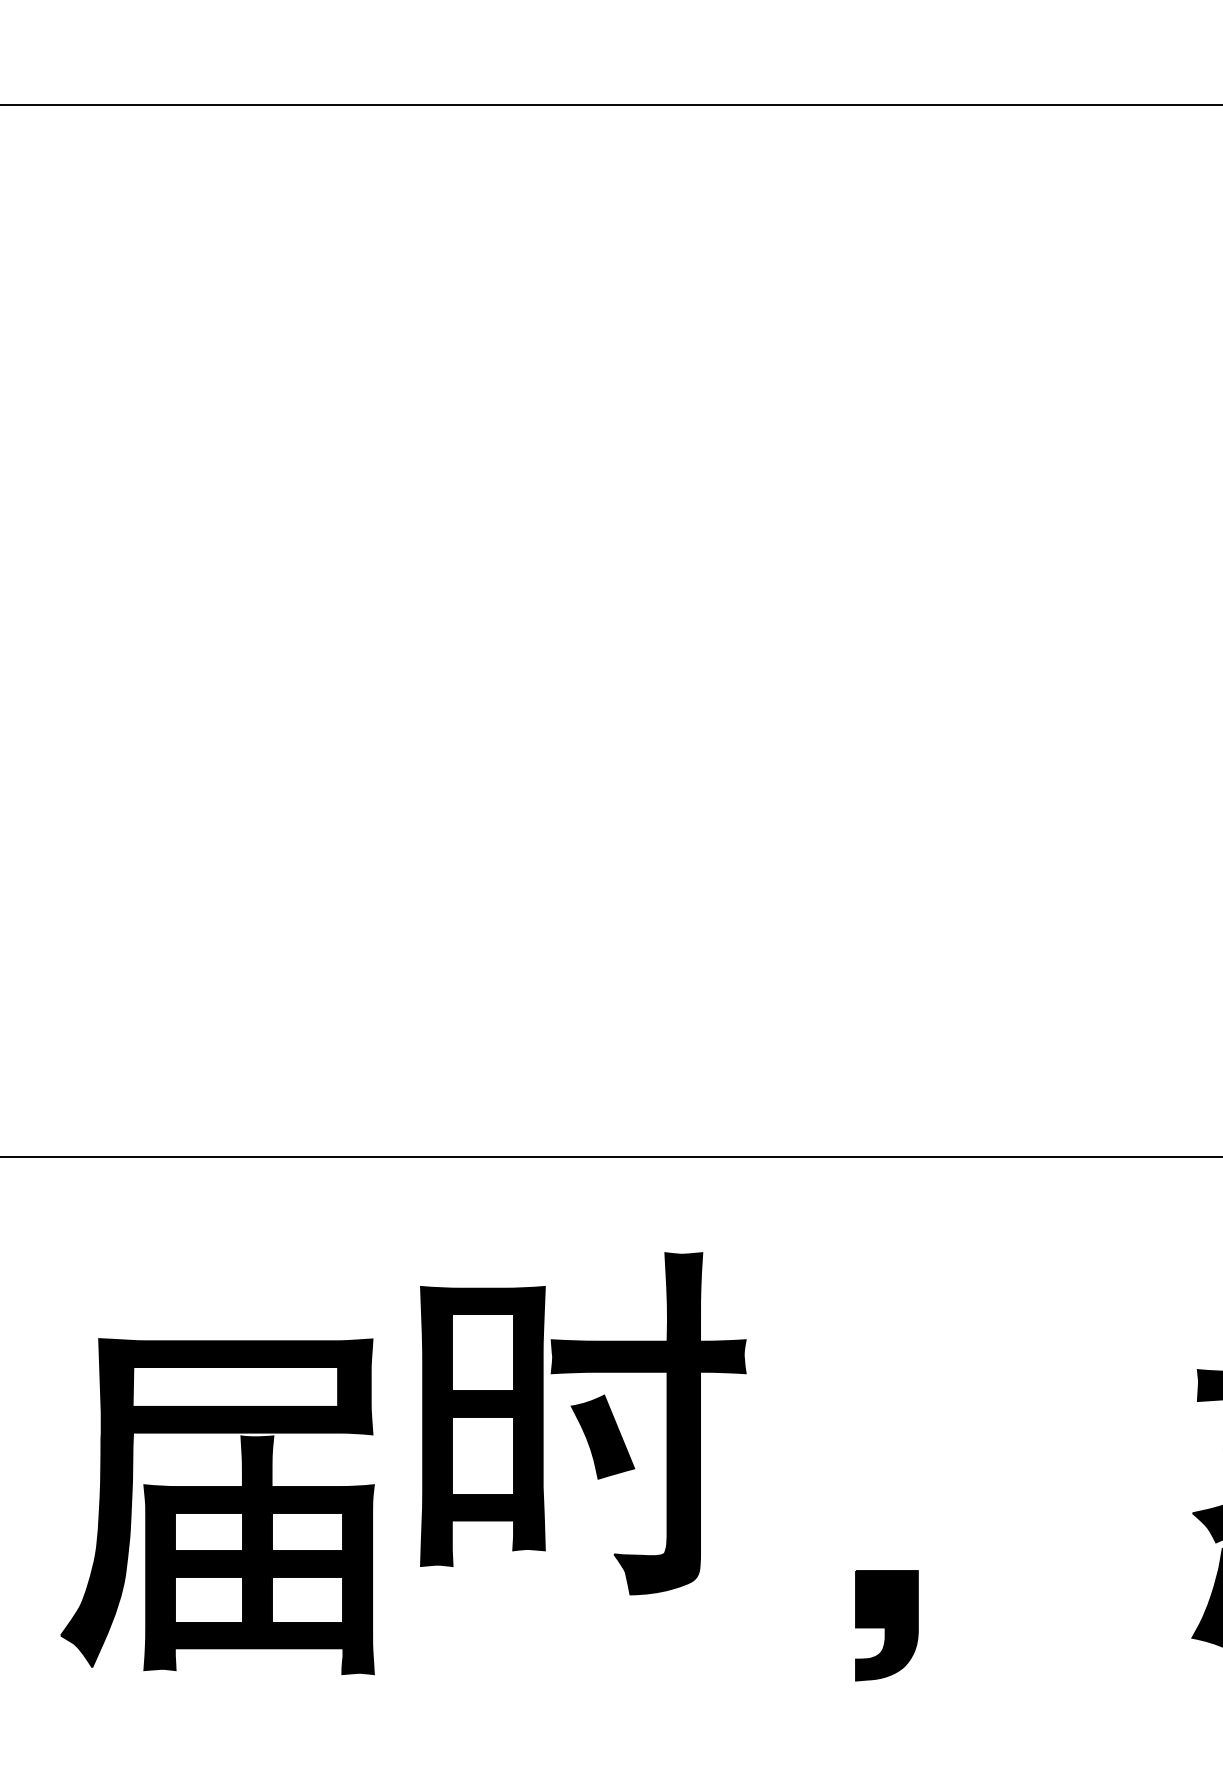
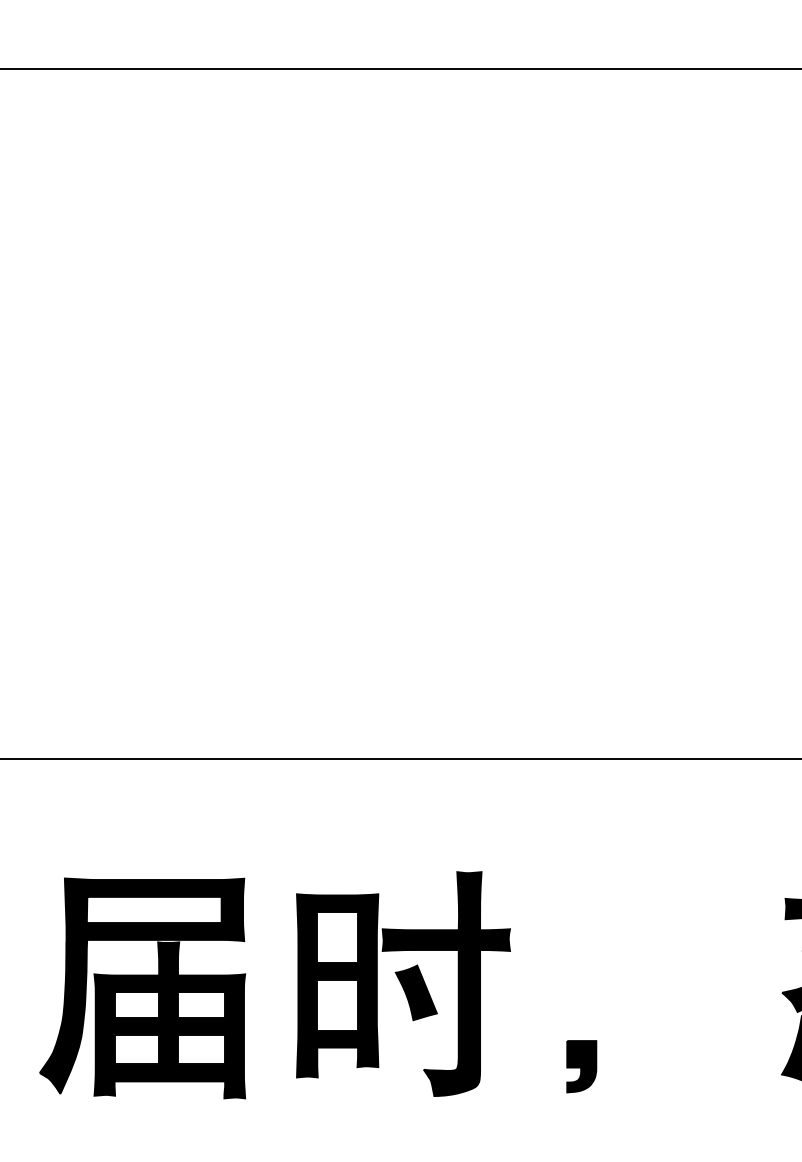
part: (583, 1422) -> (403, 983), moved
part: (886, 1625) -> (581, 1066), size x0.71

